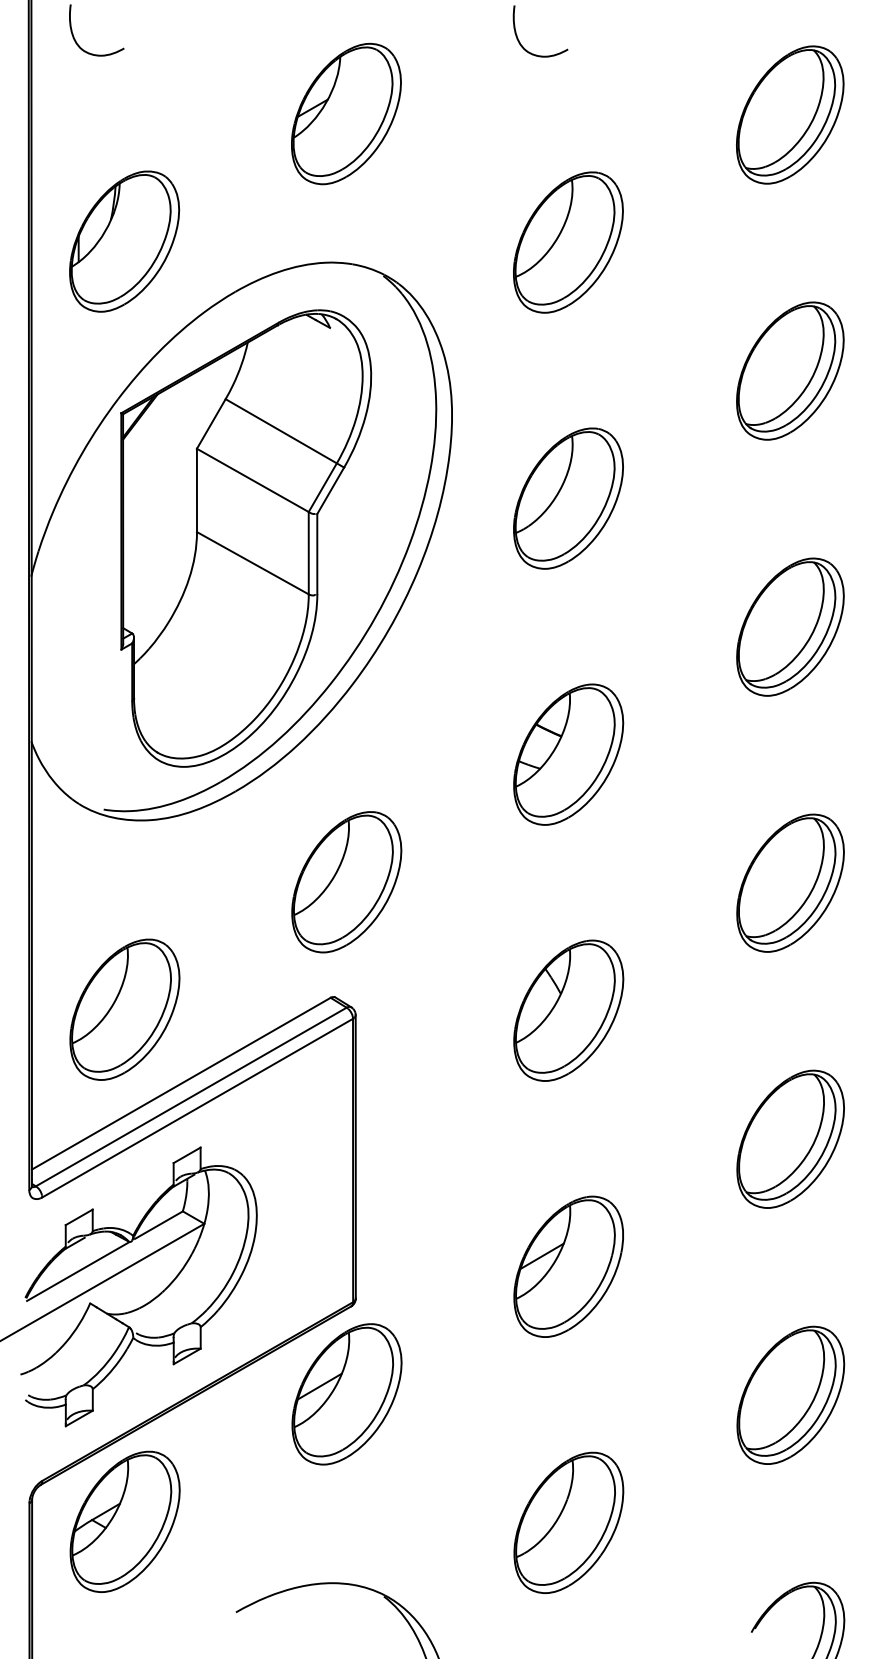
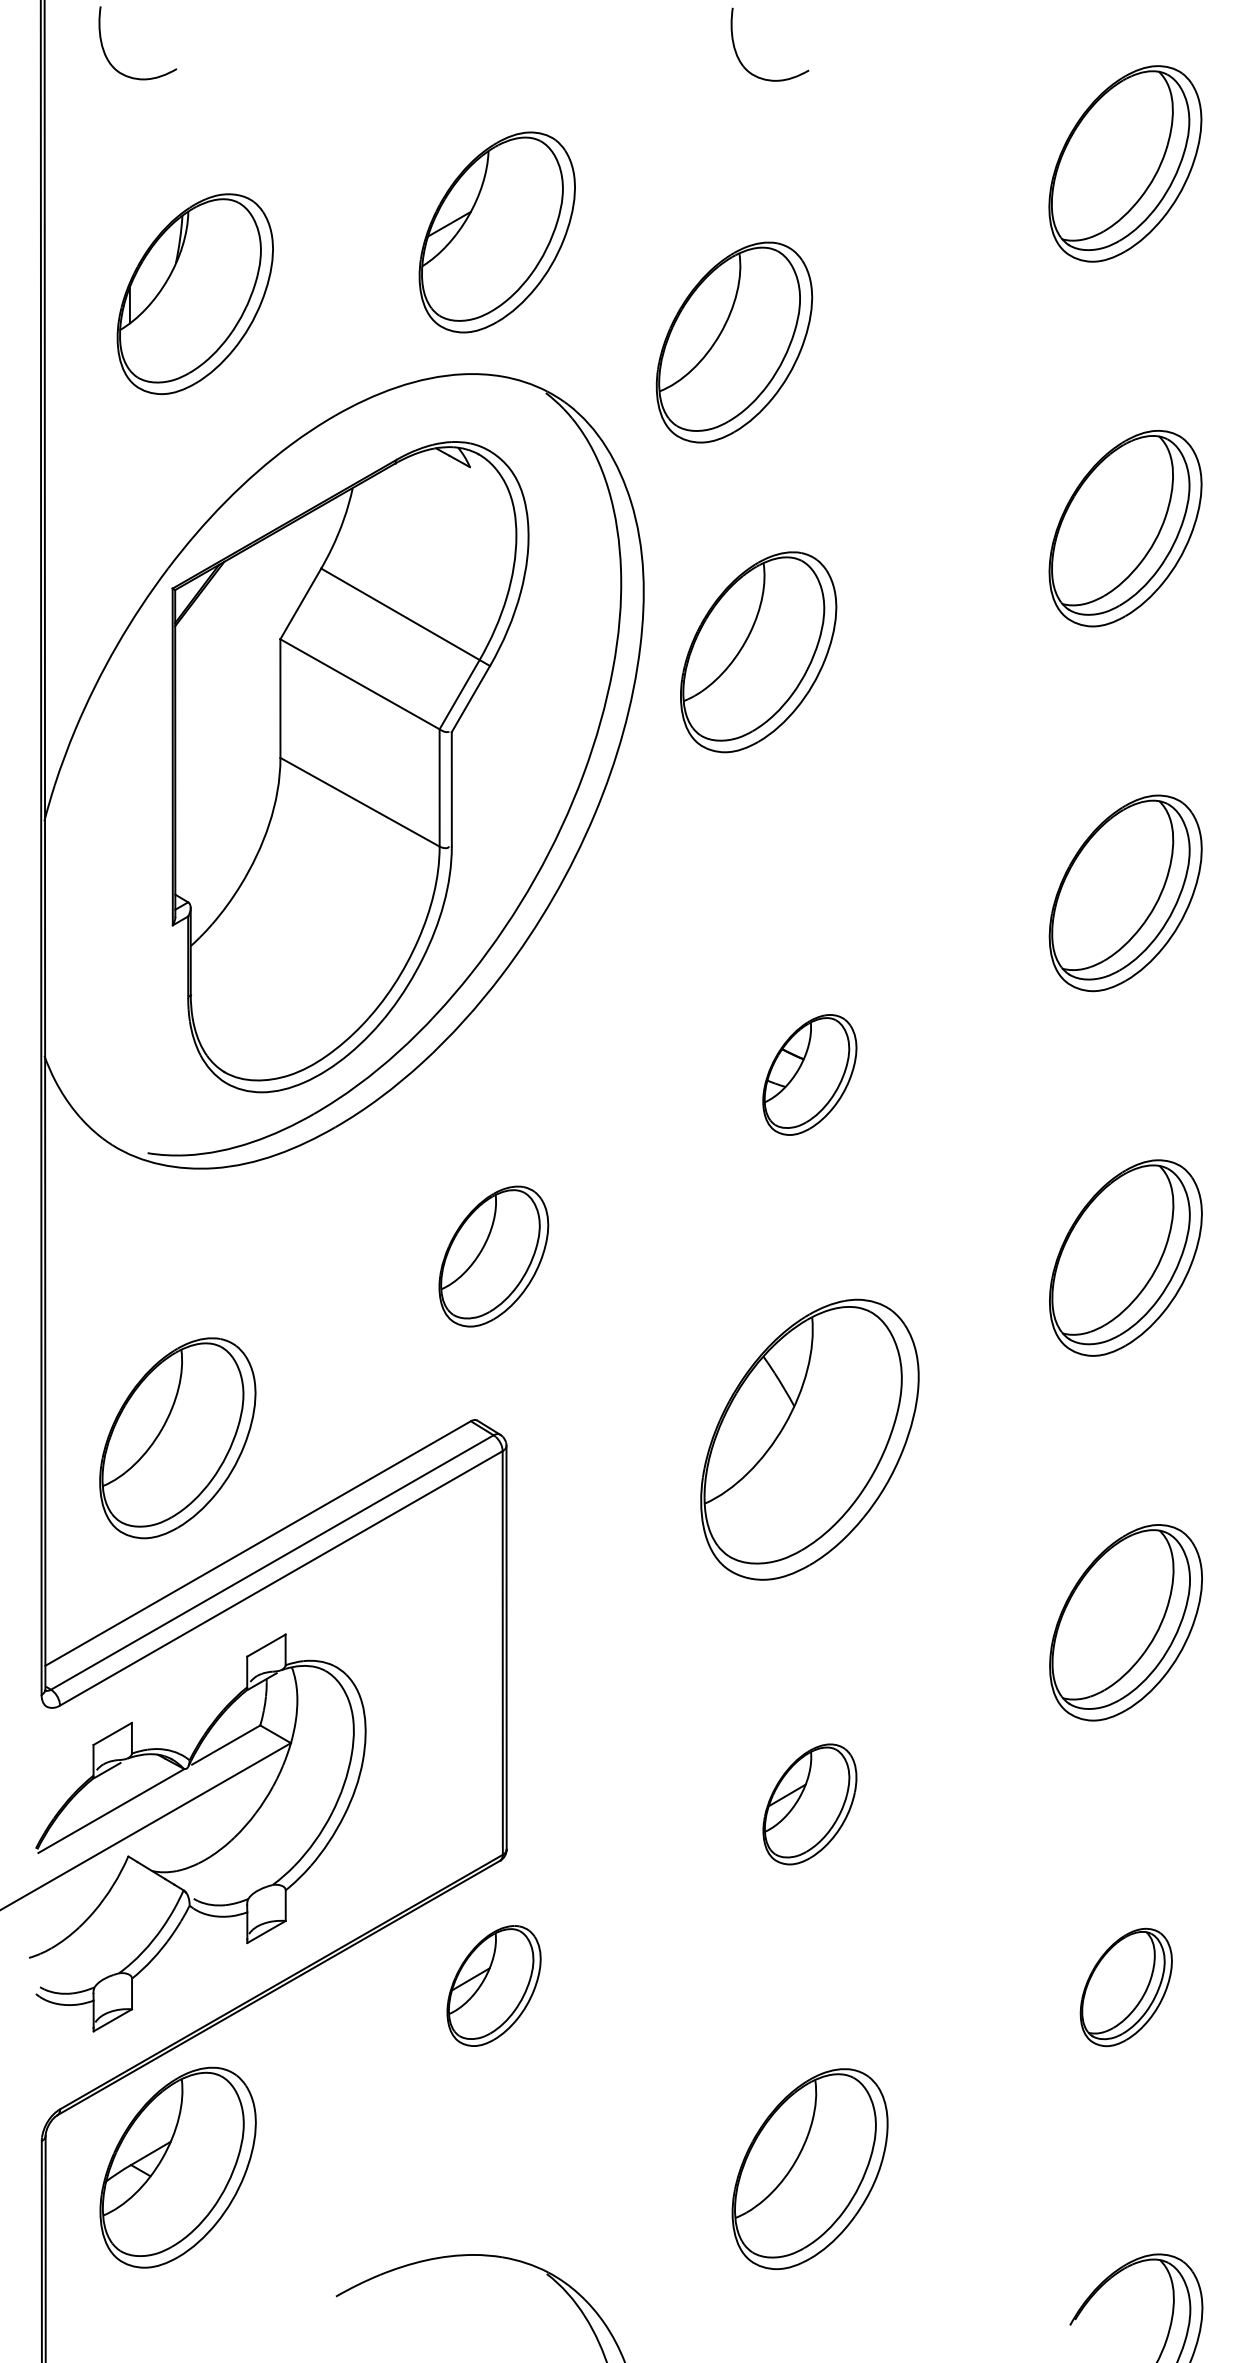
part: (345, 114) -> (496, 232), moved
part: (124, 241) -> (194, 293), moved
part: (568, 242) -> (734, 342), moved
part: (568, 498) -> (758, 652), moved
part: (568, 754) -> (809, 1074), size x0.6
part: (346, 882) -> (493, 1256), size x0.7
part: (568, 1010) -> (809, 1439), size x1.4
part: (568, 1266) -> (809, 1804), size x0.6
part: (346, 1393) -> (493, 1985), size x0.6
part: (791, 1395) -> (1126, 1987), size x0.6

